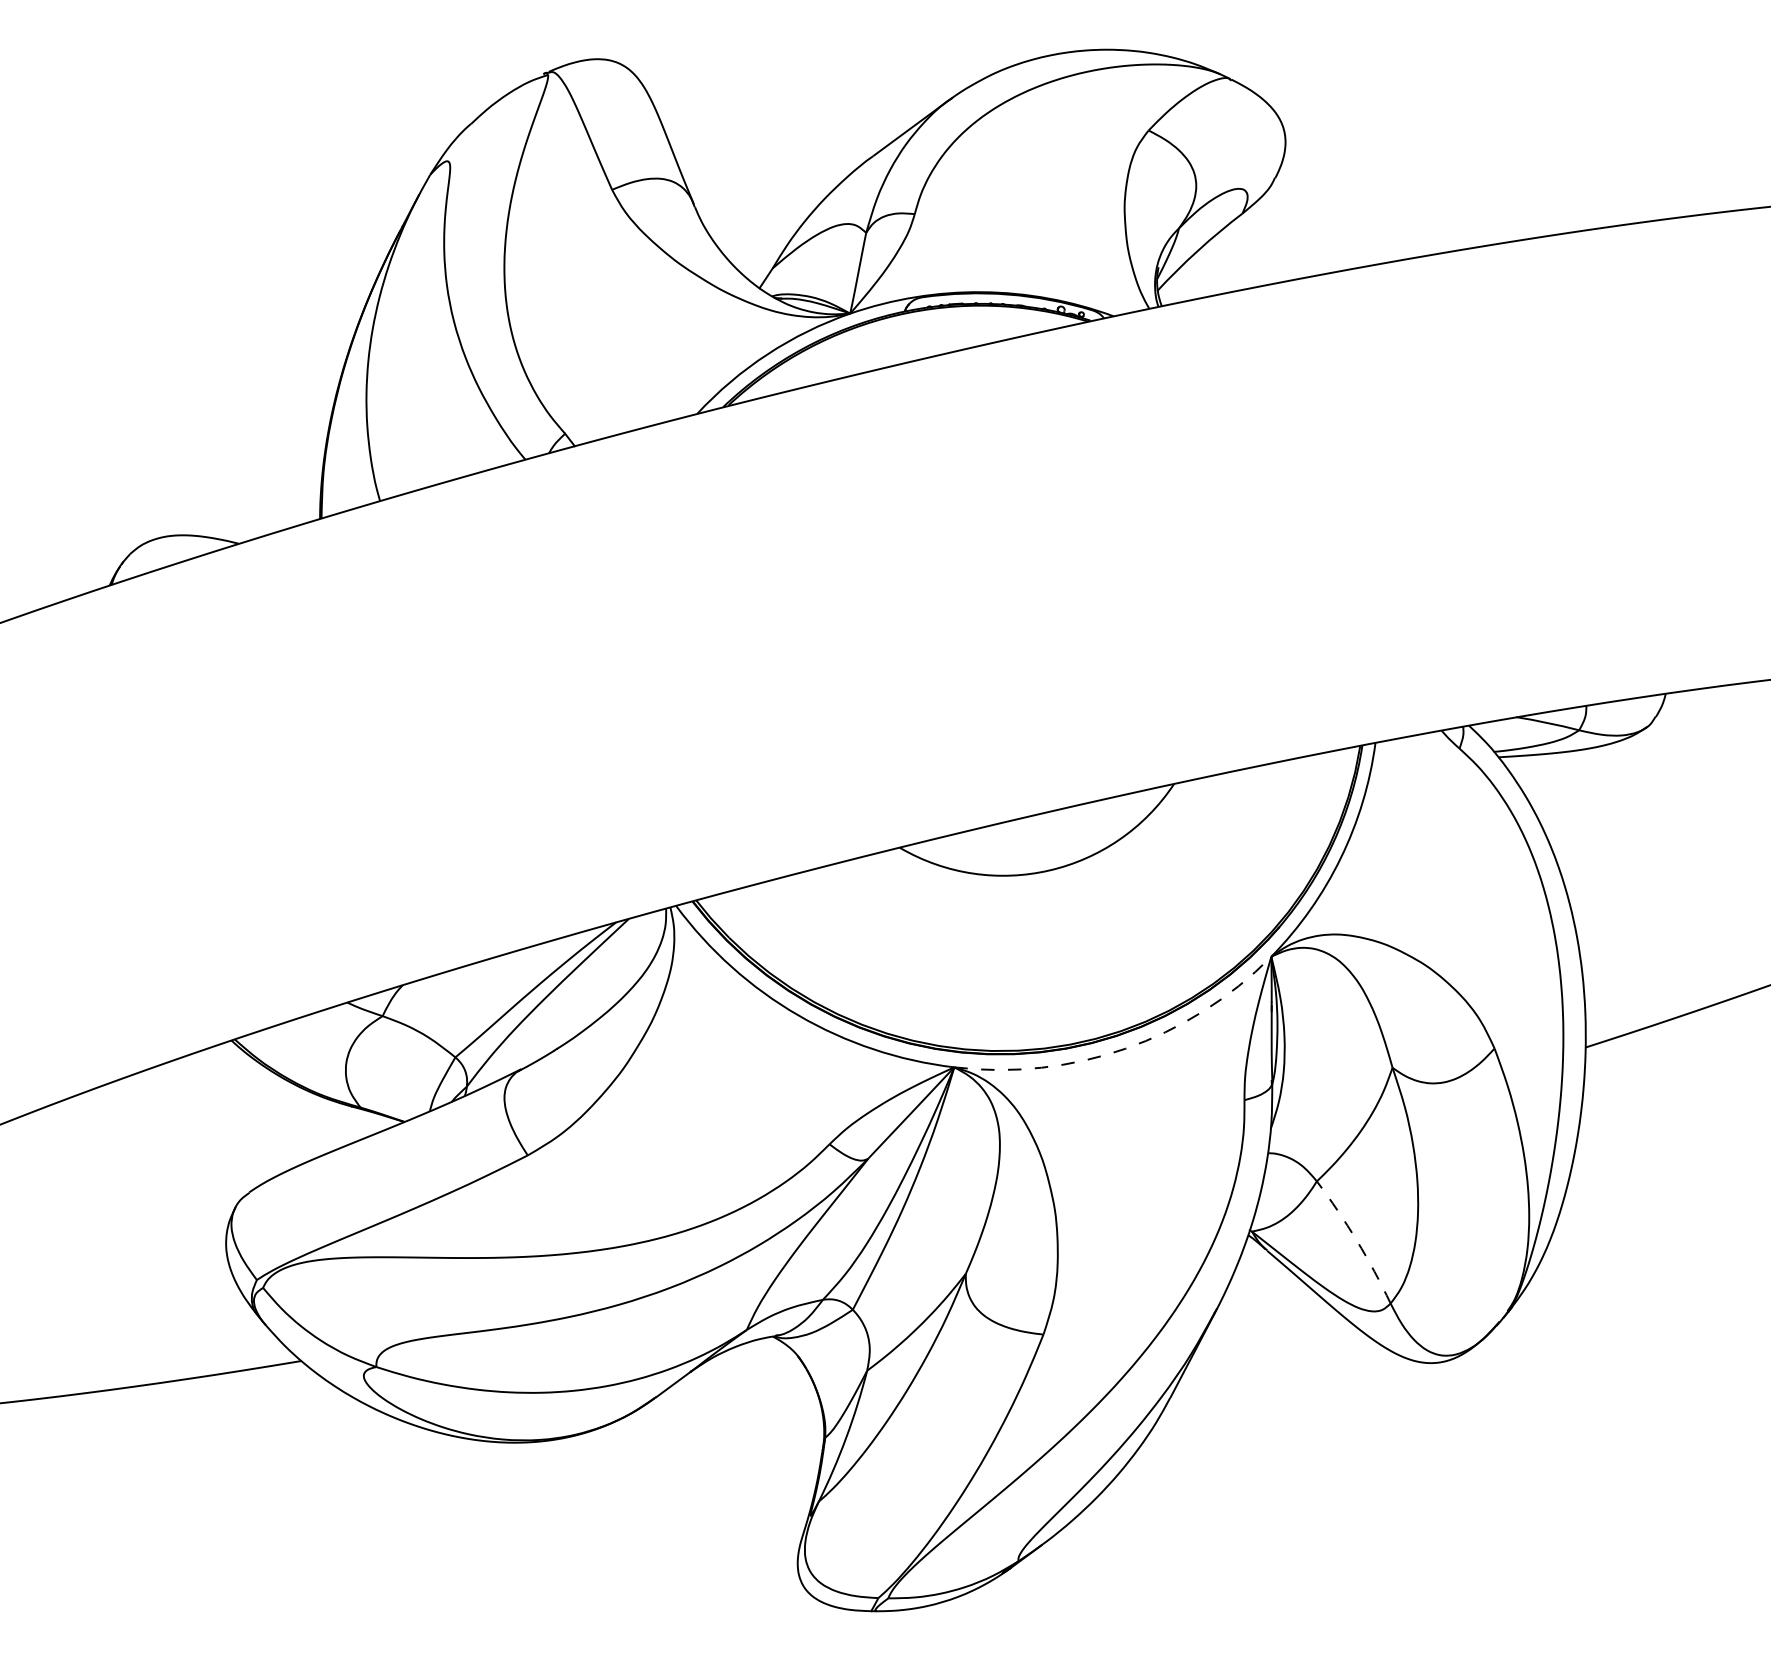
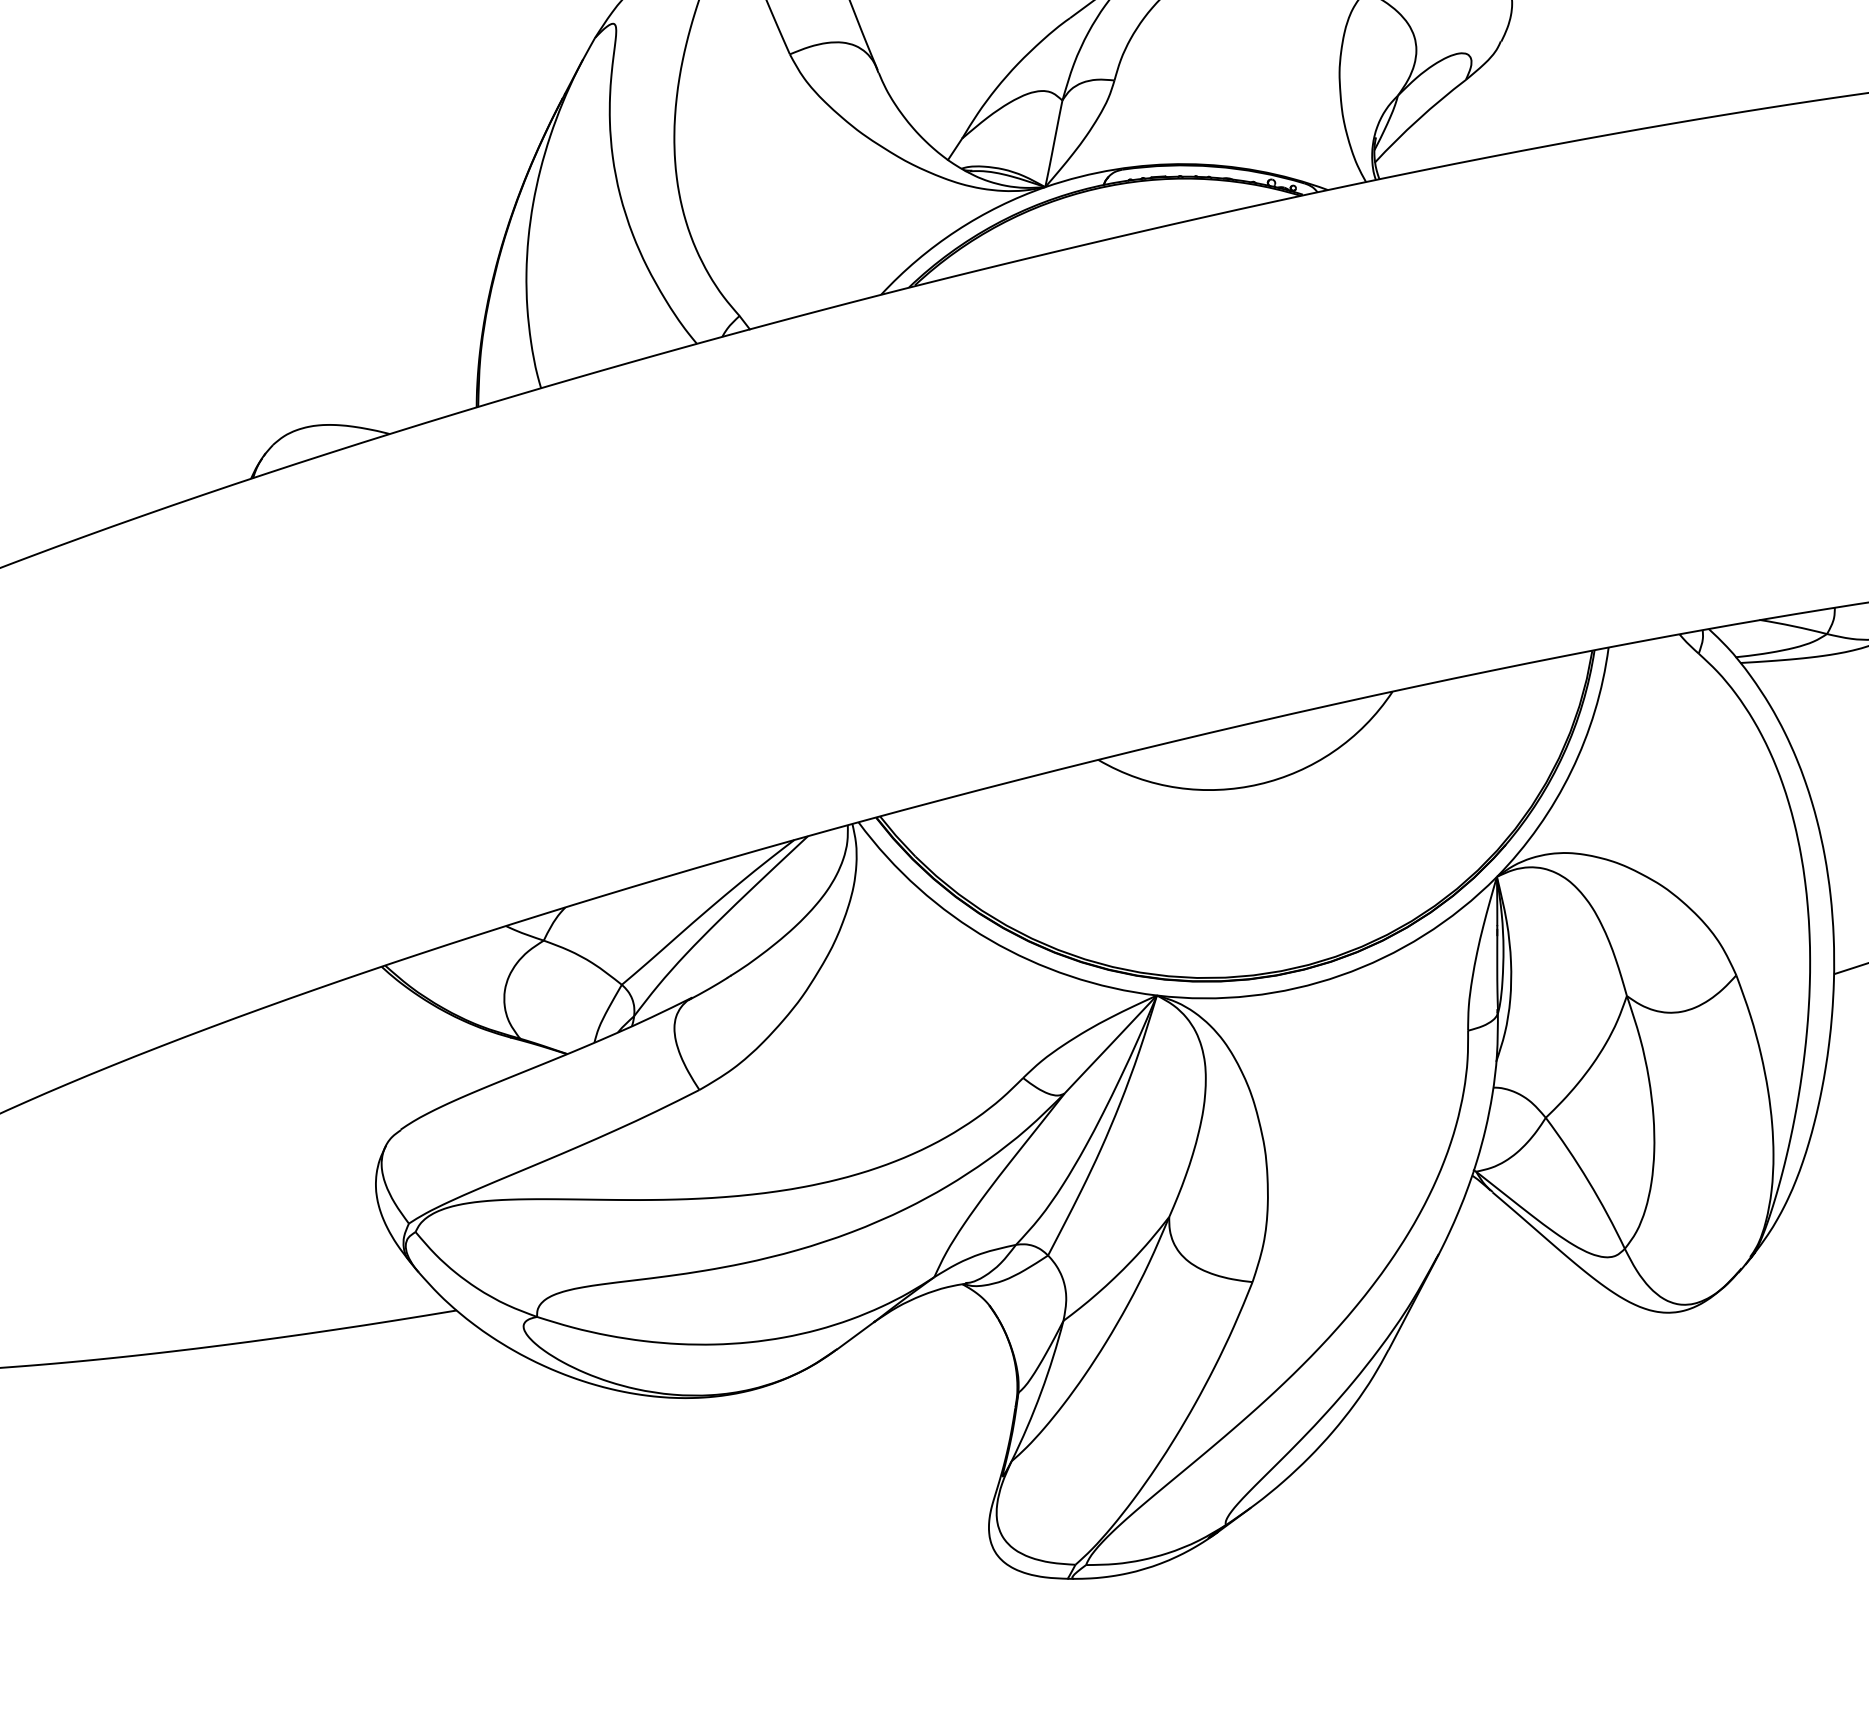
arc: (1125, 1048) -> (1340, 975), dashed -> solid
arc: (1356, 1240) -> (1588, 1181), dashed -> solid

